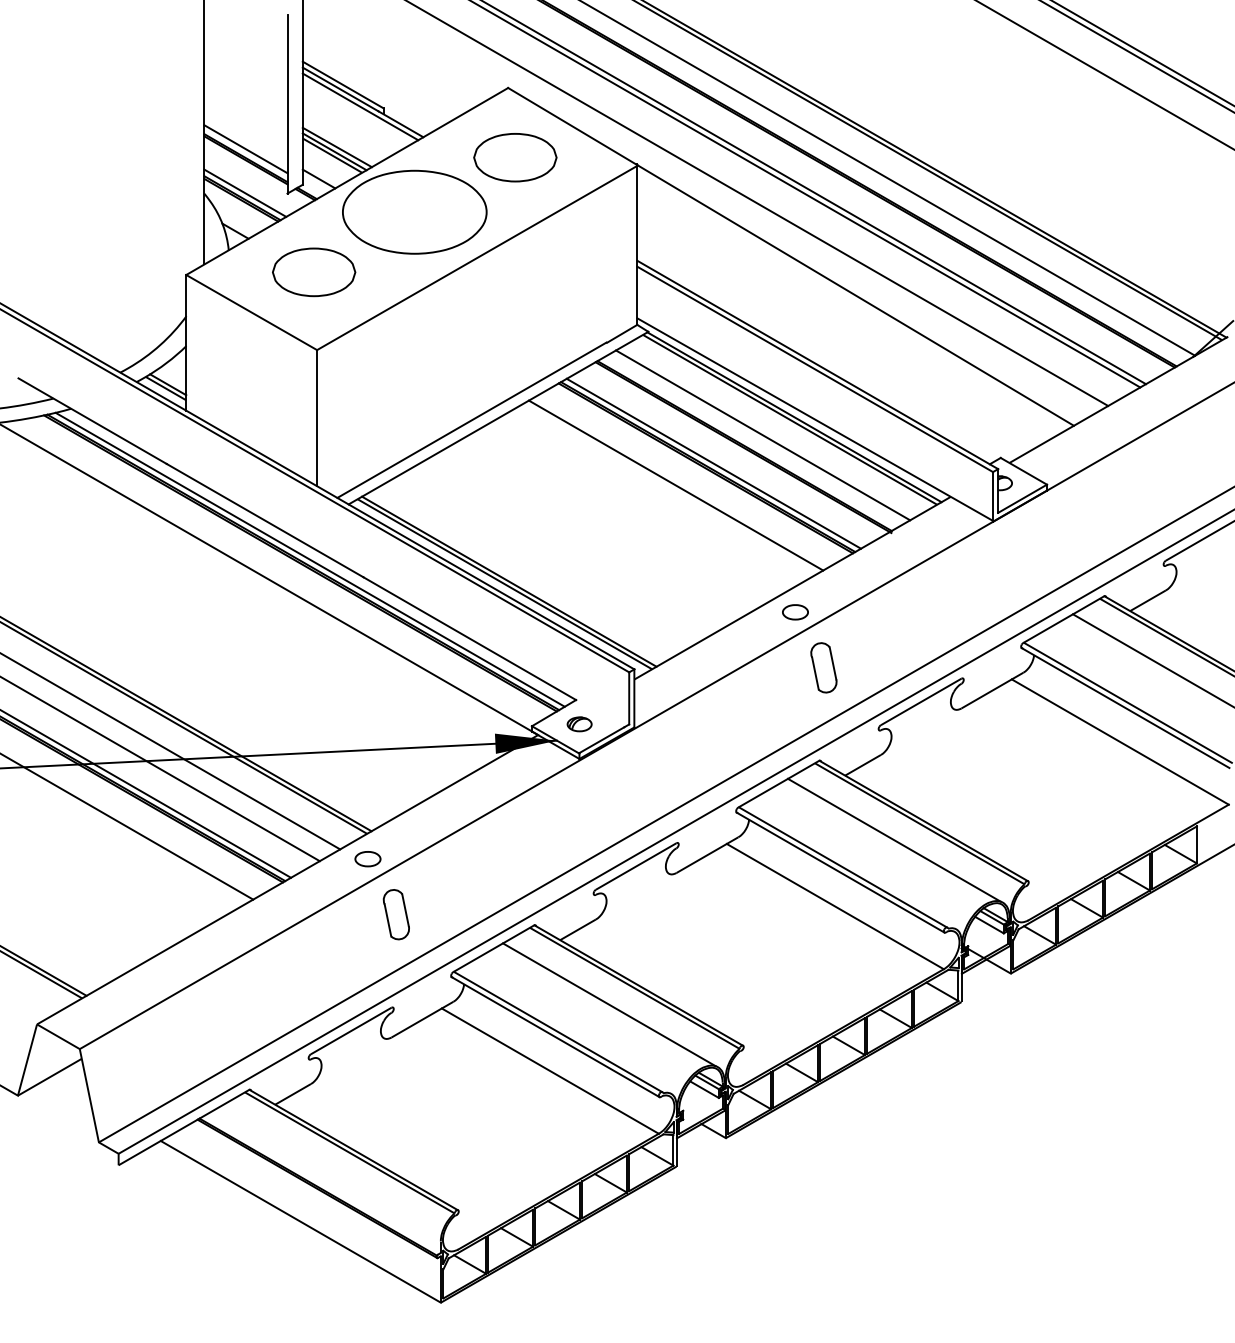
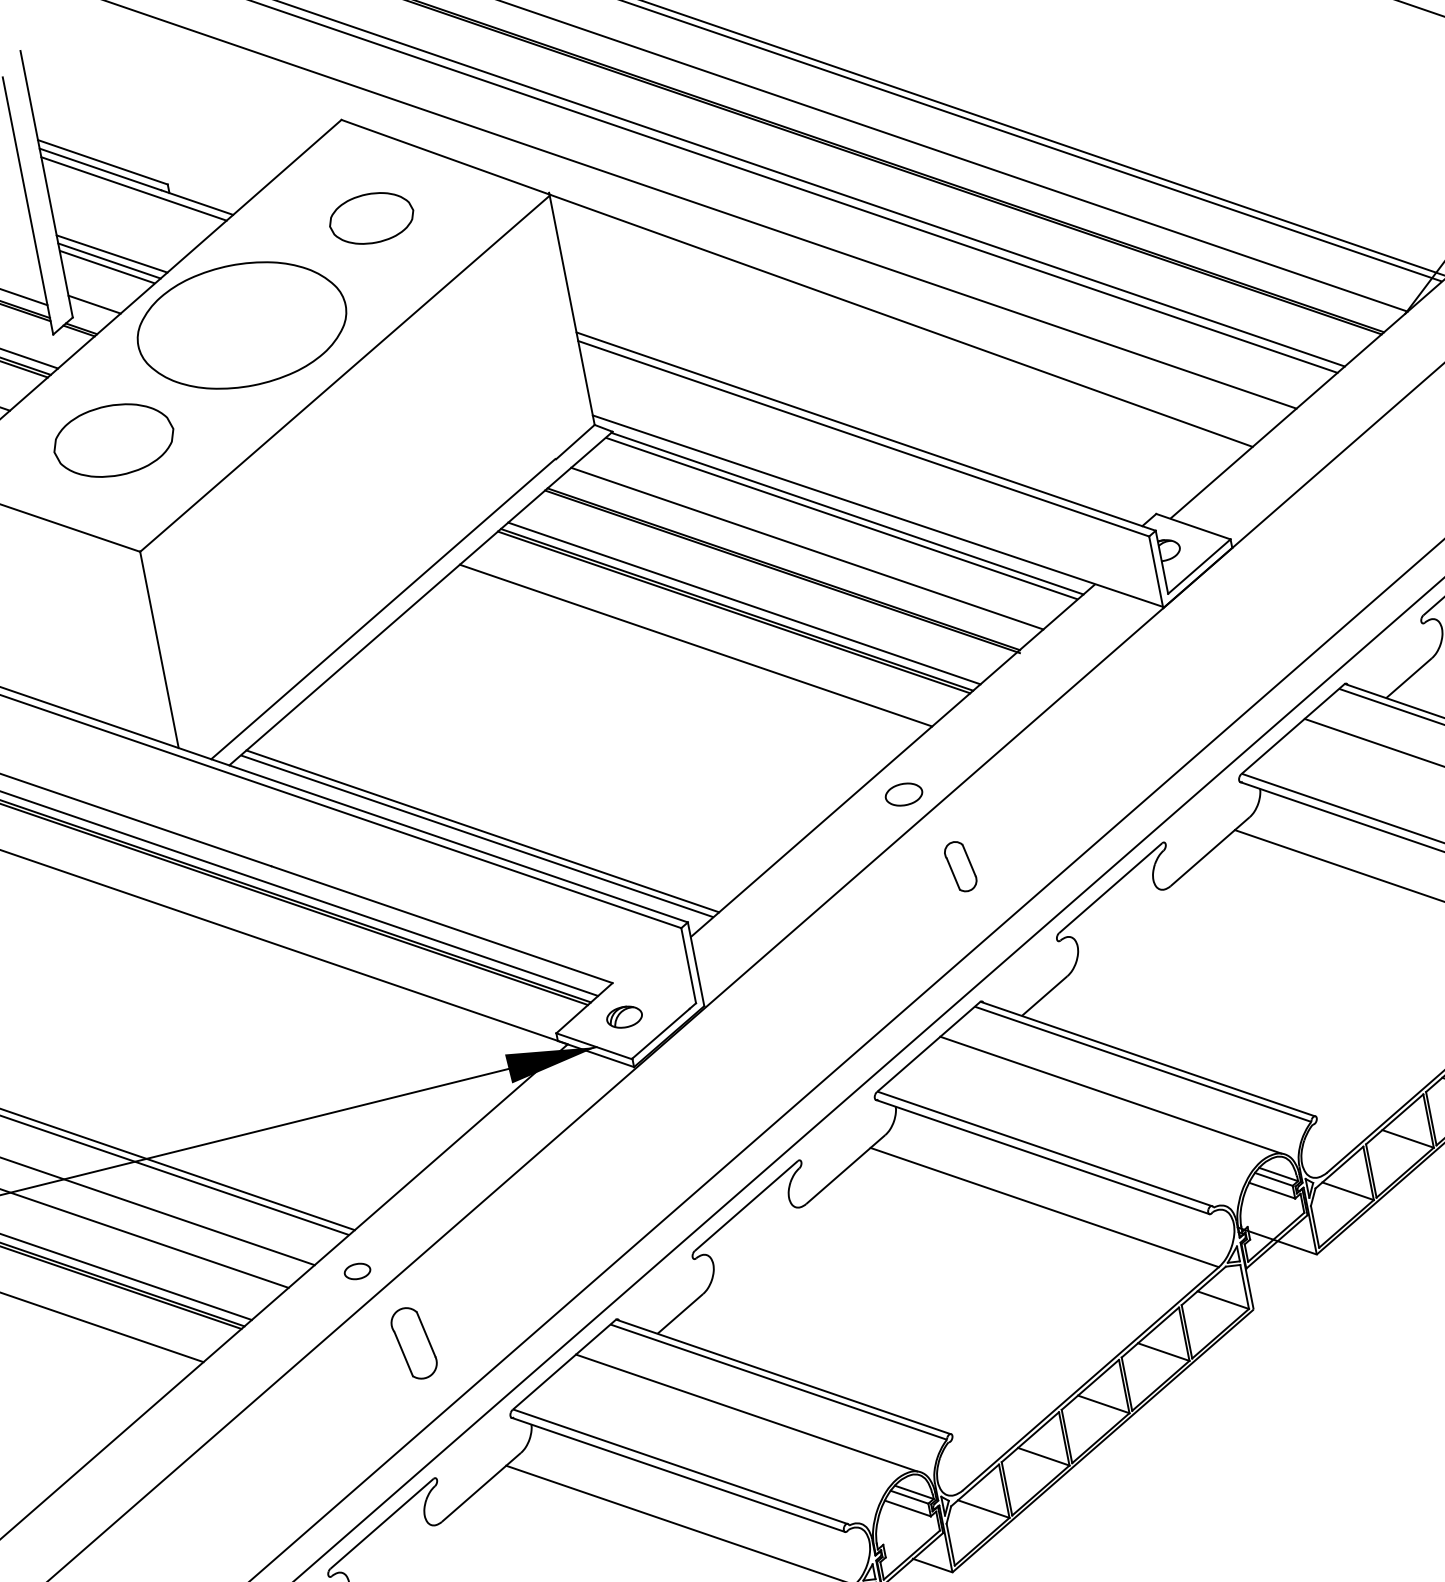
part: (515, 157) -> (371, 218), size x0.7
part: (823, 667) -> (960, 866), size x0.7
part: (367, 859) -> (356, 1271), size x0.7

